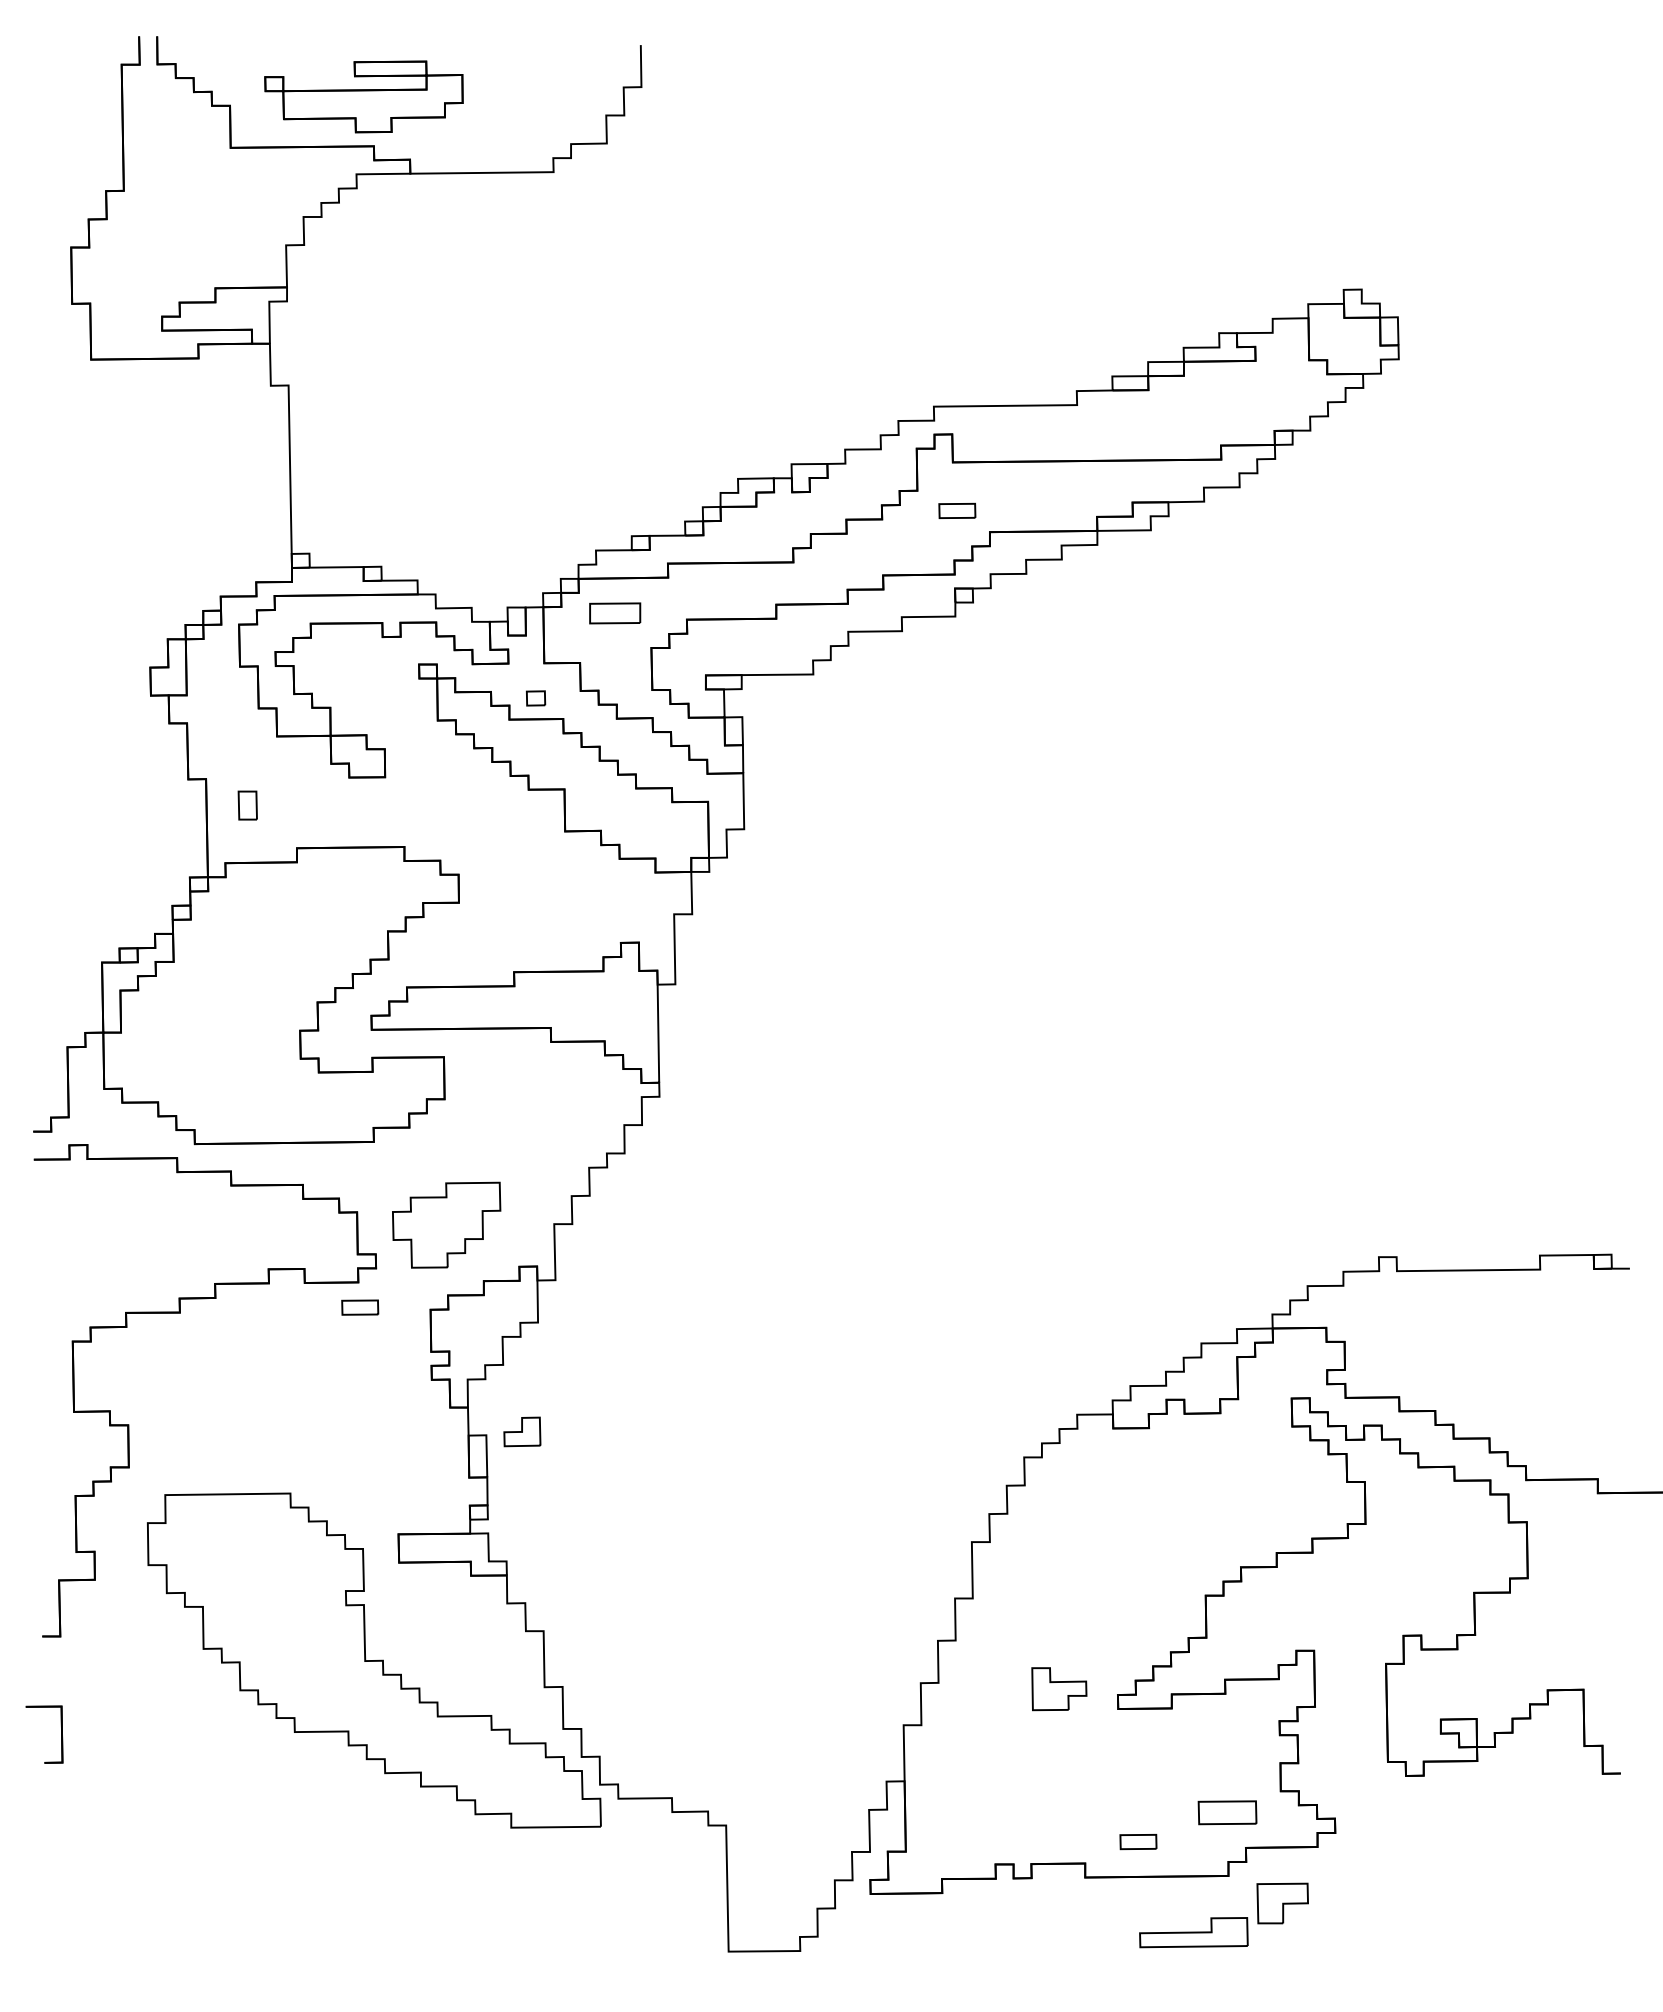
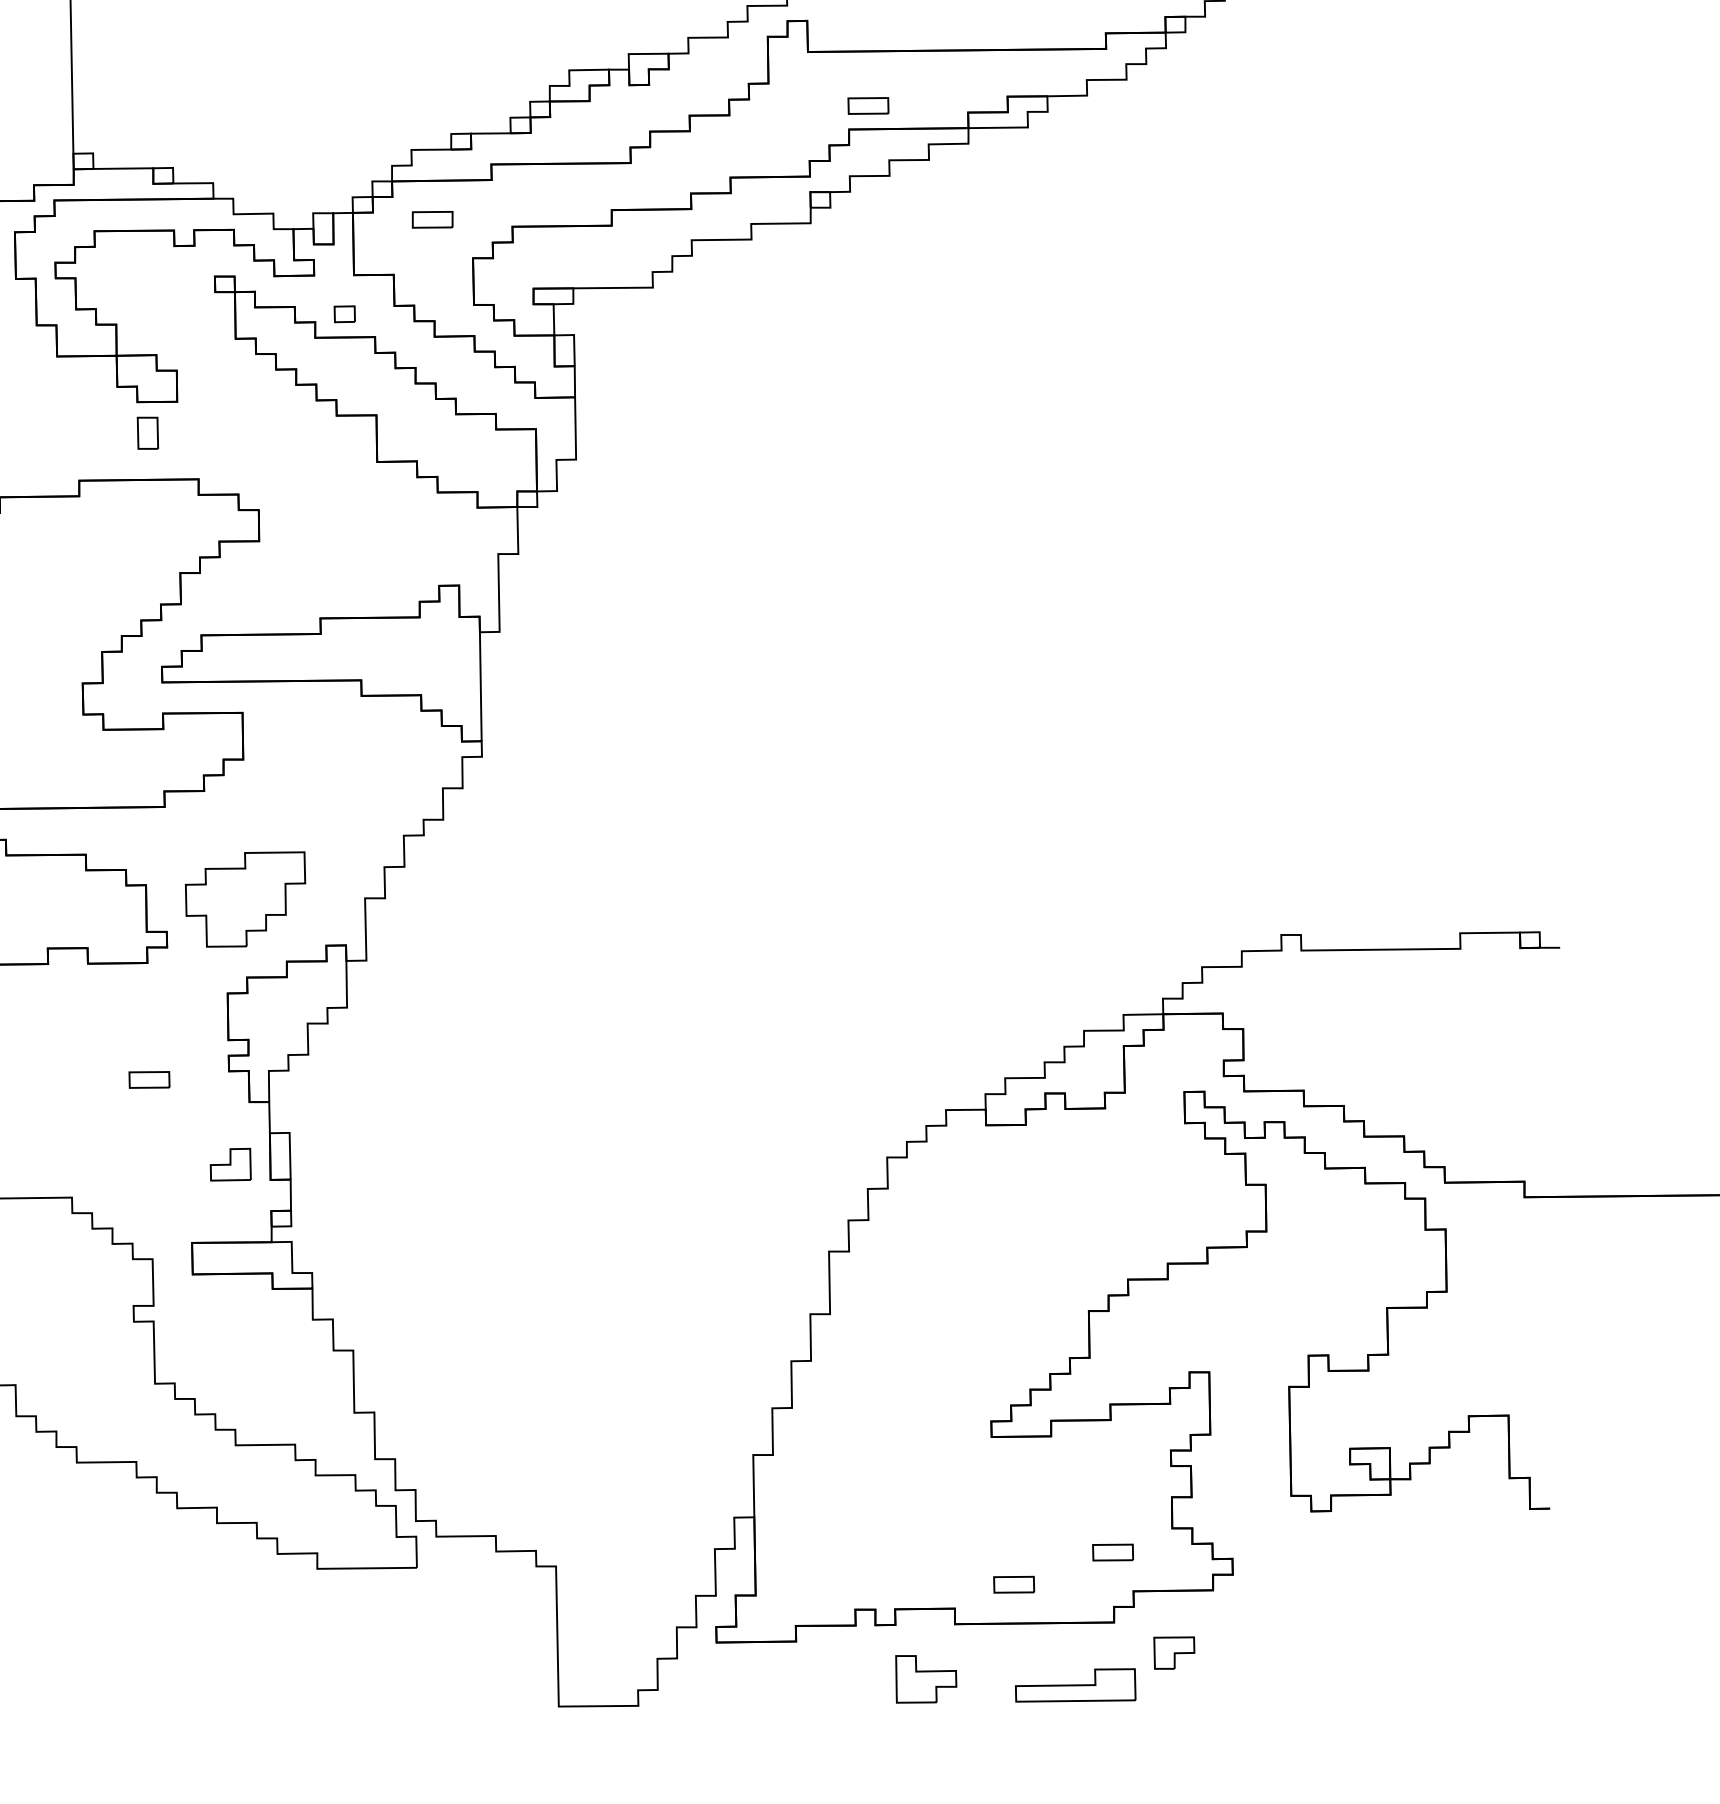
part: (957, 510) -> (868, 105), moved
part: (614, 613) -> (432, 219), size x0.71
part: (247, 805) -> (147, 433), moved
part: (360, 1307) -> (149, 1079), moved
part: (522, 1431) -> (230, 1164), moved
part: (1059, 1689) -> (926, 1679), moved
part: (1227, 1813) -> (1113, 1553), size x0.62
part: (1282, 1903) -> (1174, 1653), size x0.71

